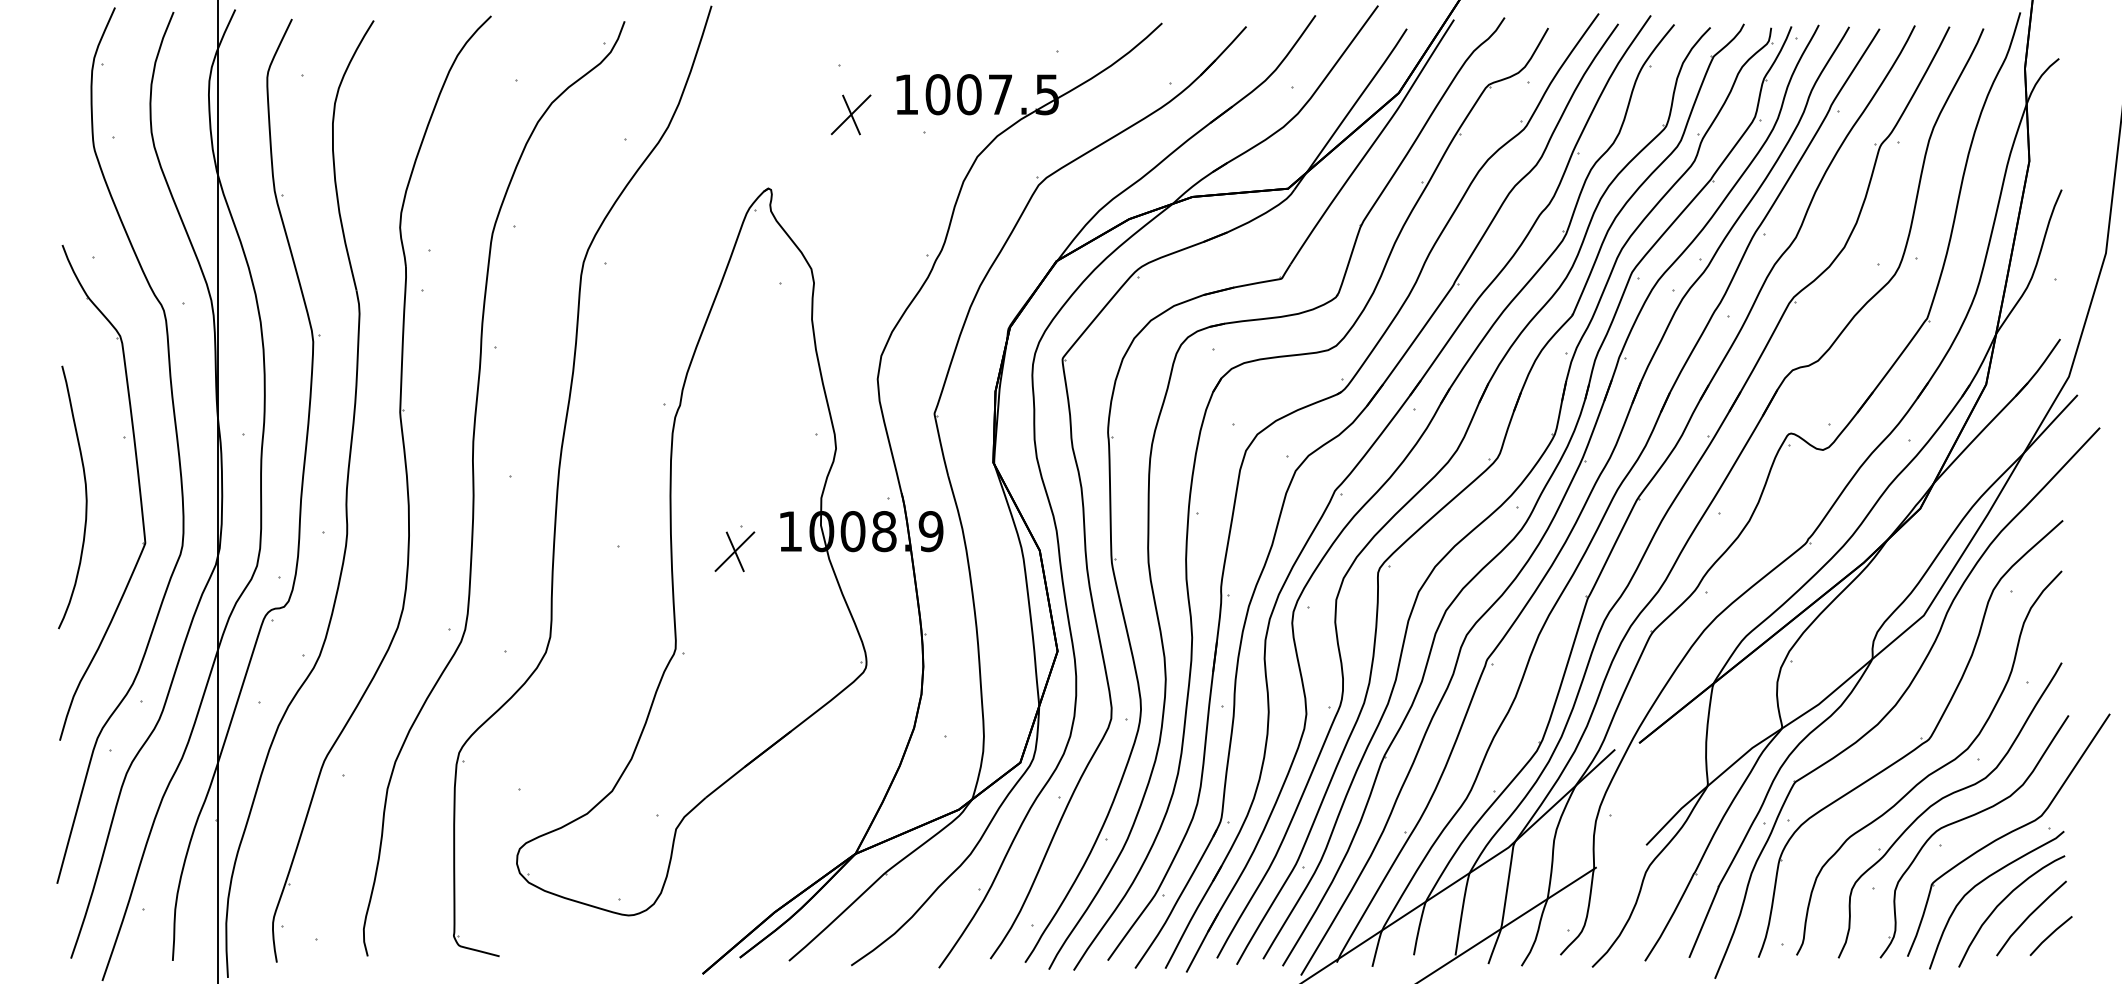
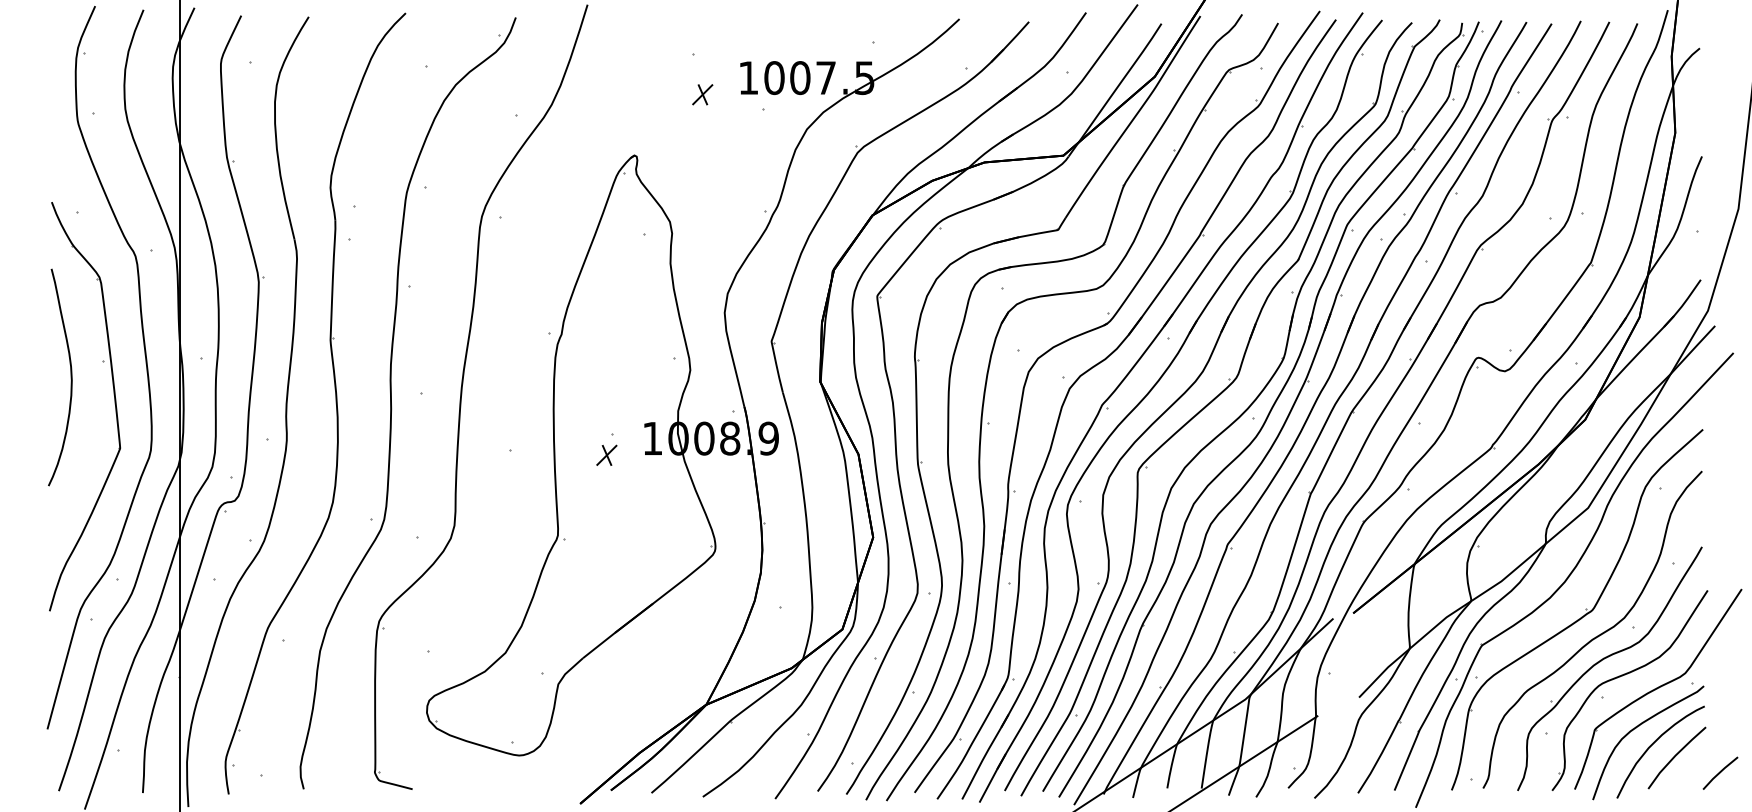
part: (850, 114) -> (702, 94), size x0.6
curve: (85, 497) -> (70, 377), moved
part: (734, 551) -> (606, 455), size x0.6
line: (2050, 936) -> (1719, 773), moved

